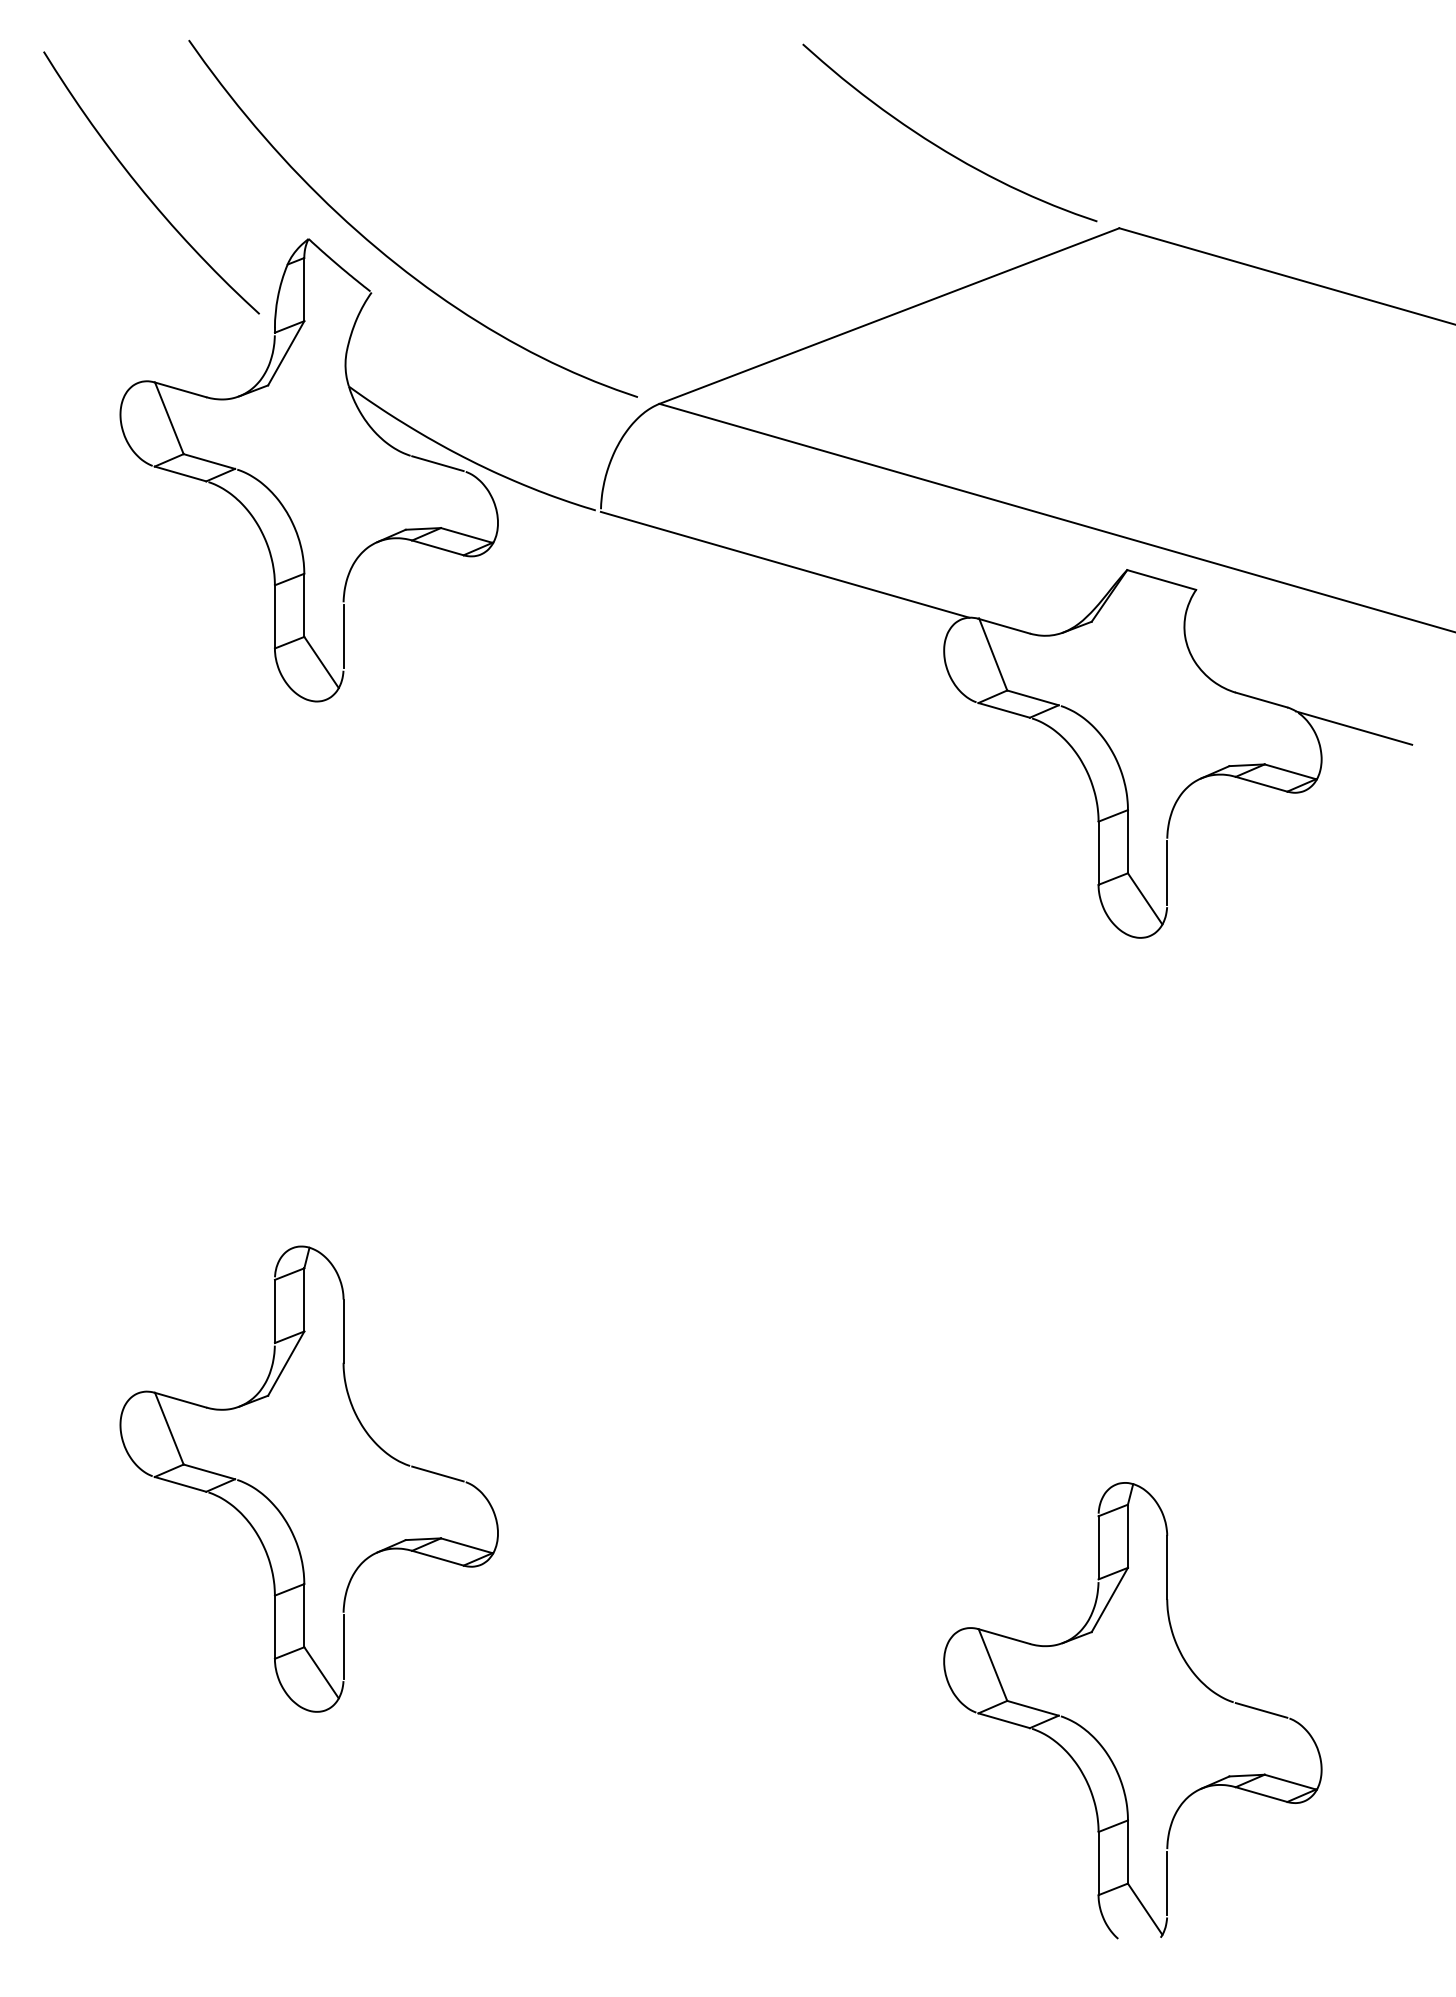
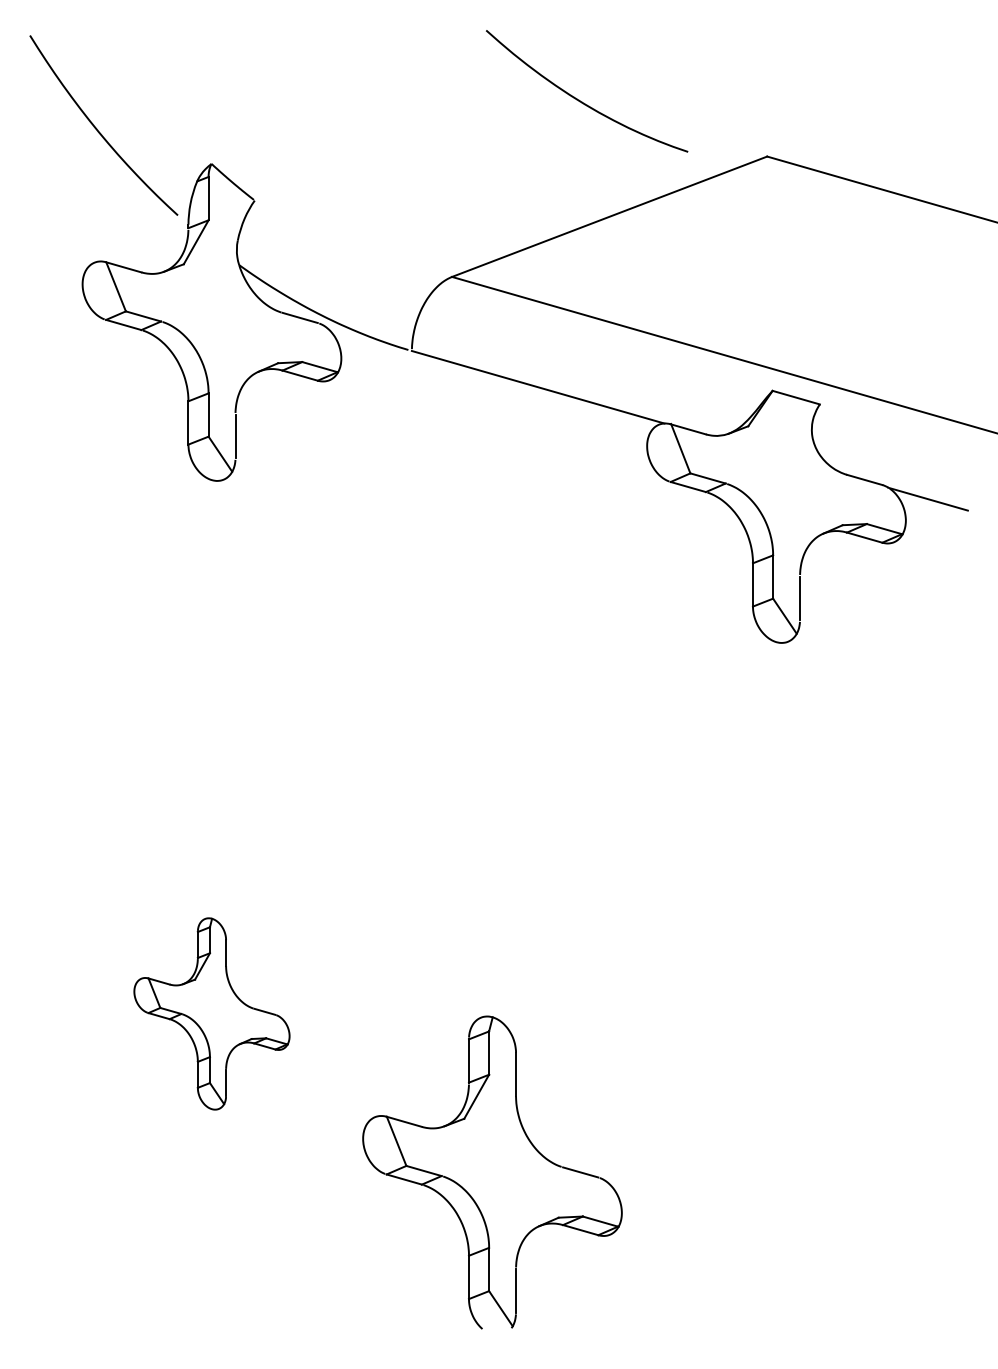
curve: (943, 147) -> (582, 101), moved
curve: (387, 254) -> (265, 174), removed
part: (308, 1478) -> (211, 1013), size x0.6
part: (1132, 1710) -> (492, 1172), moved

